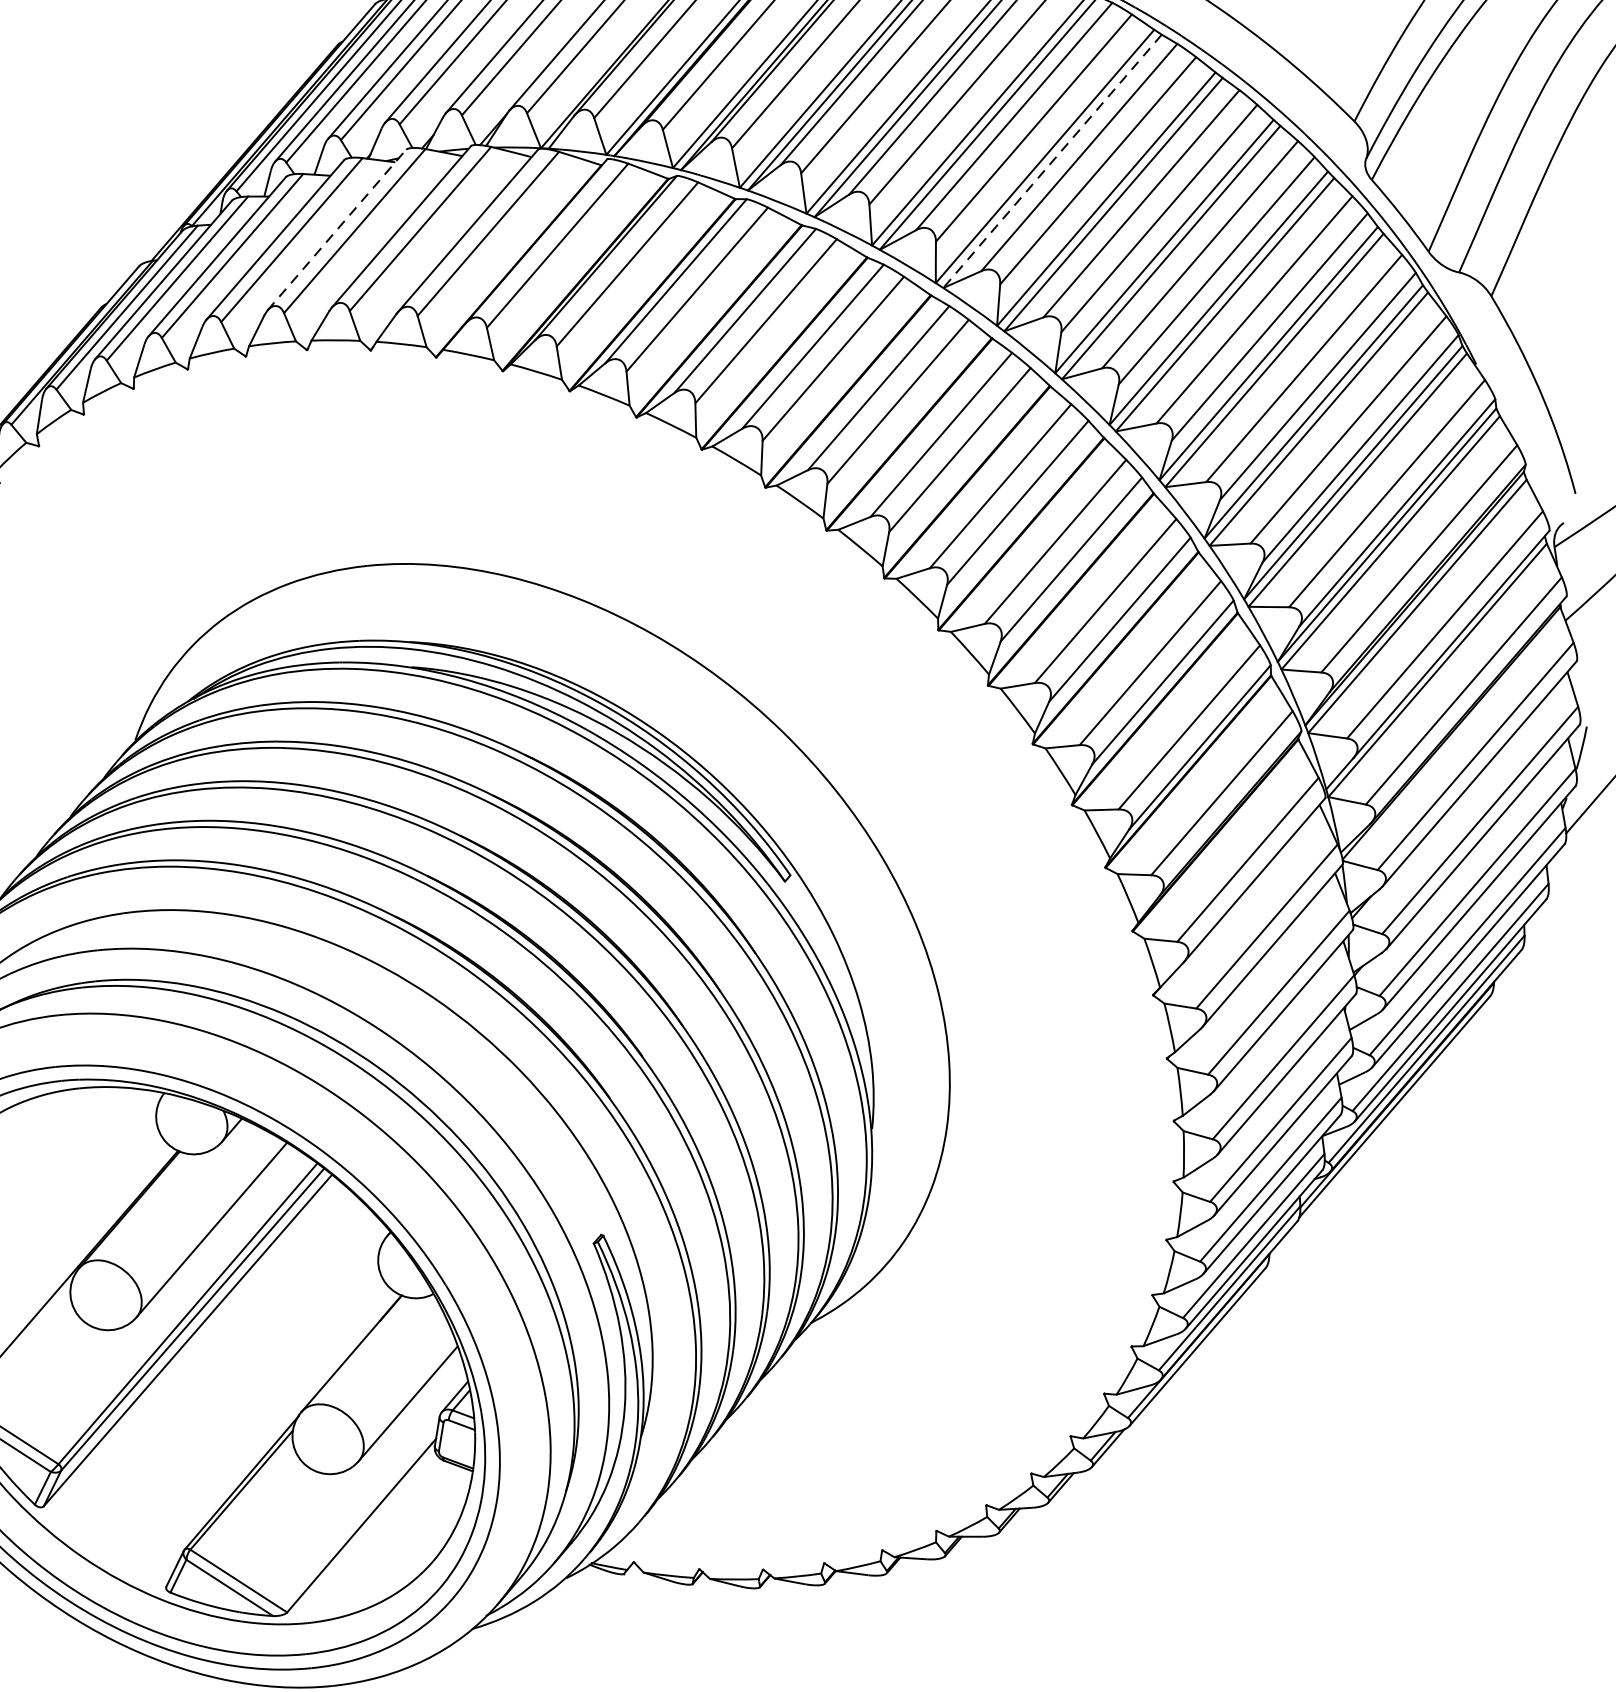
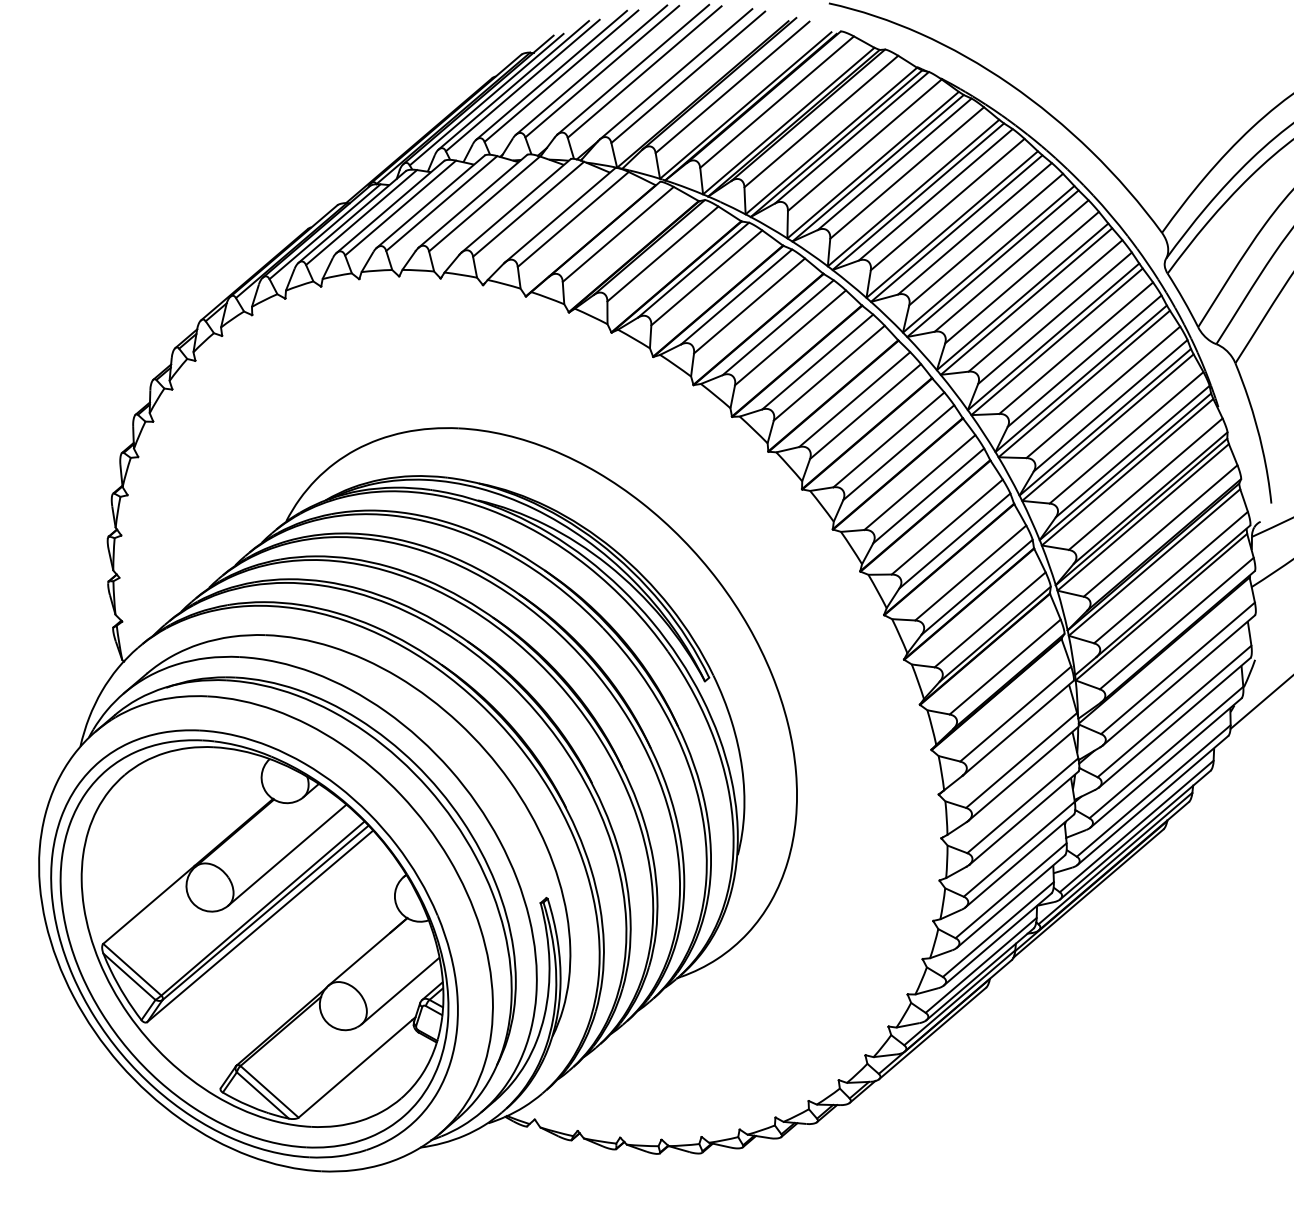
line: (1052, 161) -> (956, 228), dashed -> solid
line: (336, 230) -> (472, 201), dashed -> solid

